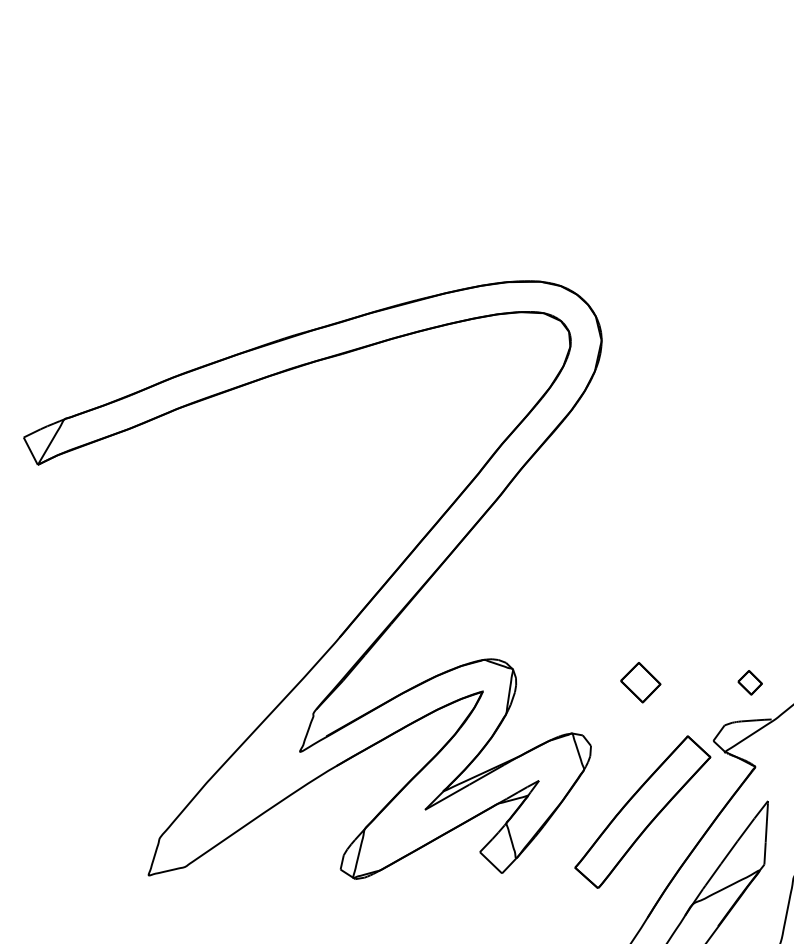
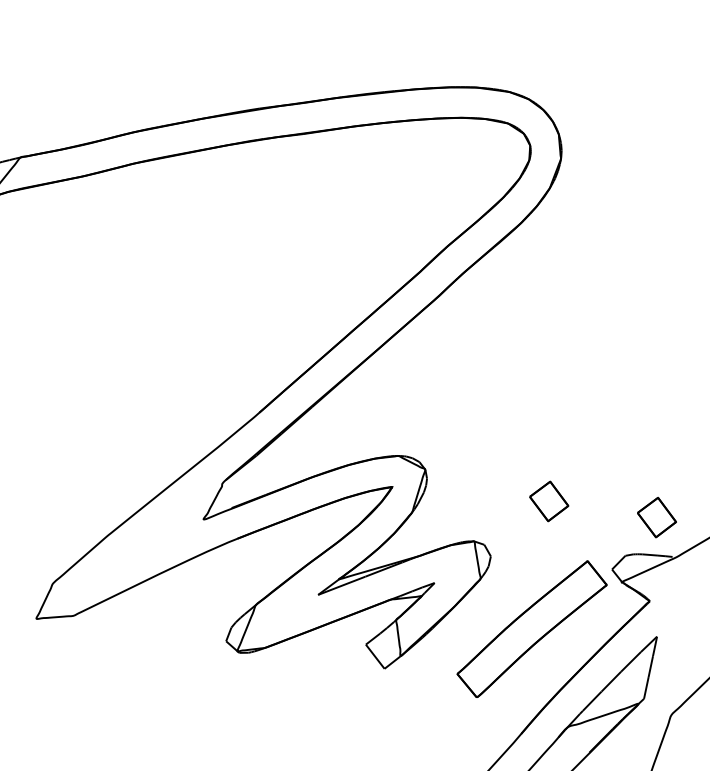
part: (749, 682) -> (656, 517), size x1.67

